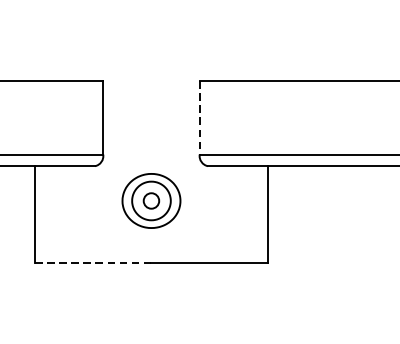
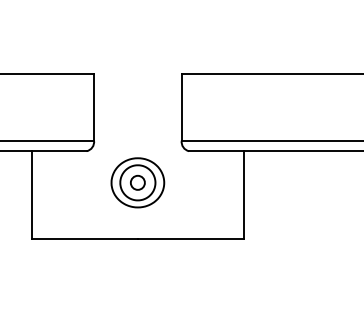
line: (199, 118) -> (181, 107), dashed -> solid
line: (92, 263) -> (84, 239), dashed -> solid

